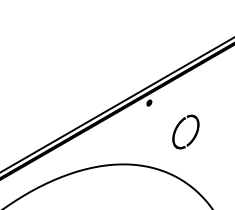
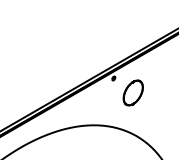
part: (185, 131) -> (132, 92), moved

